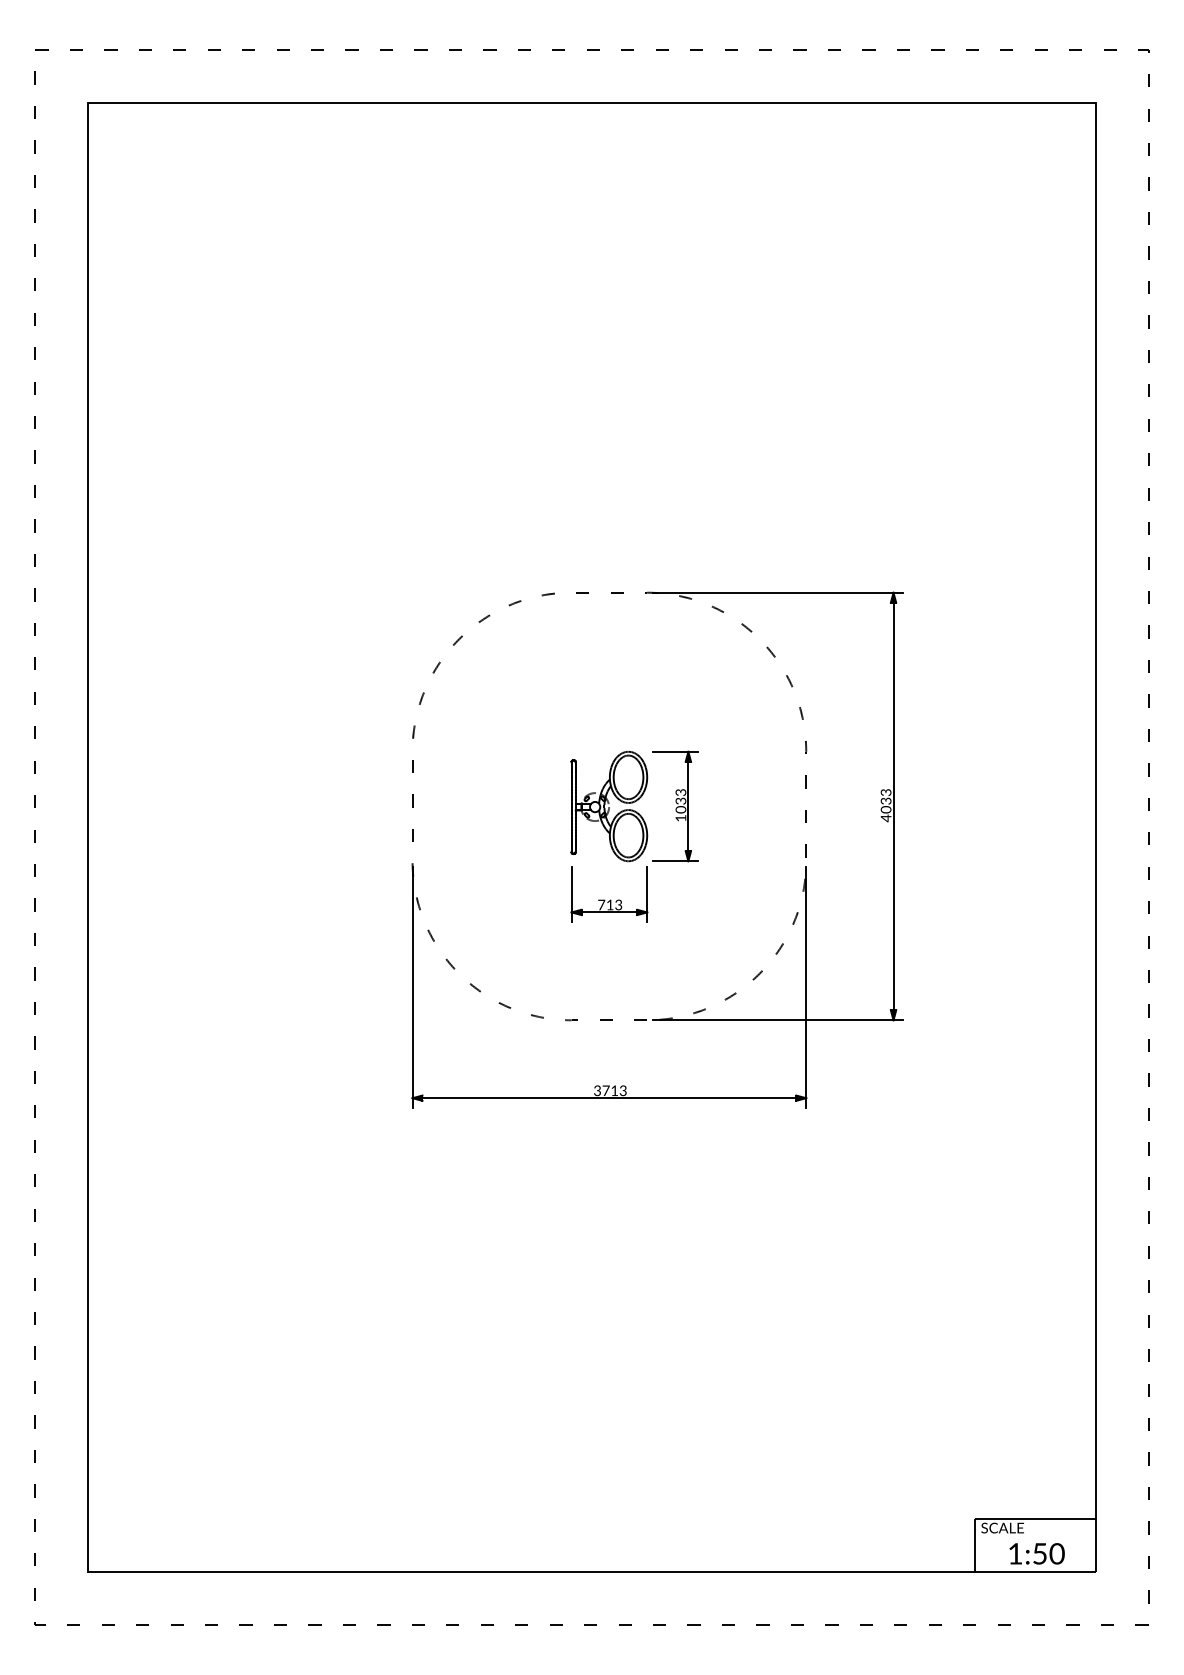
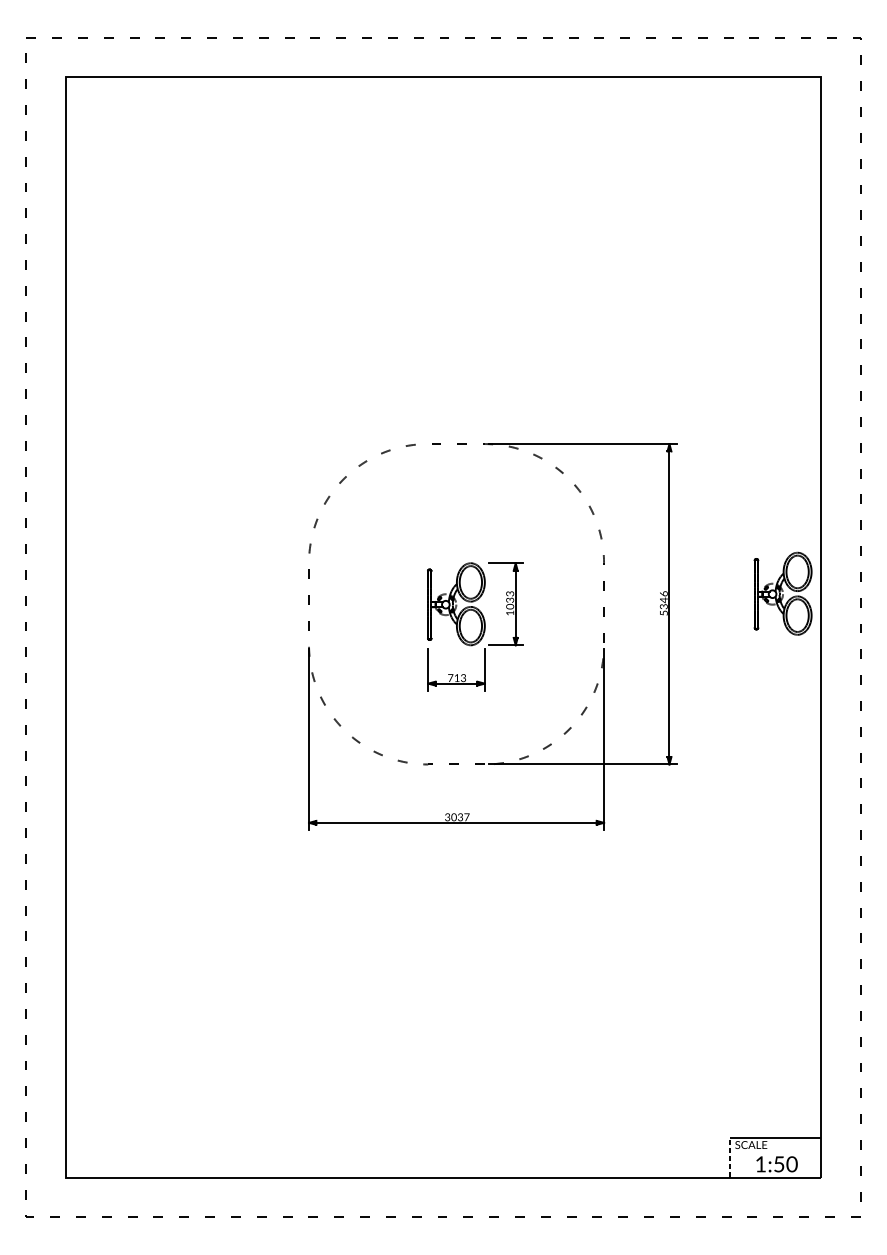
part: (1045, 792) -> (783, 593), added
text: (885, 805) -> (663, 603), 4033 -> 5346
text: (614, 1090) -> (460, 817), 3713 -> 3037
line: (974, 1545) -> (730, 1158), solid -> dashed

